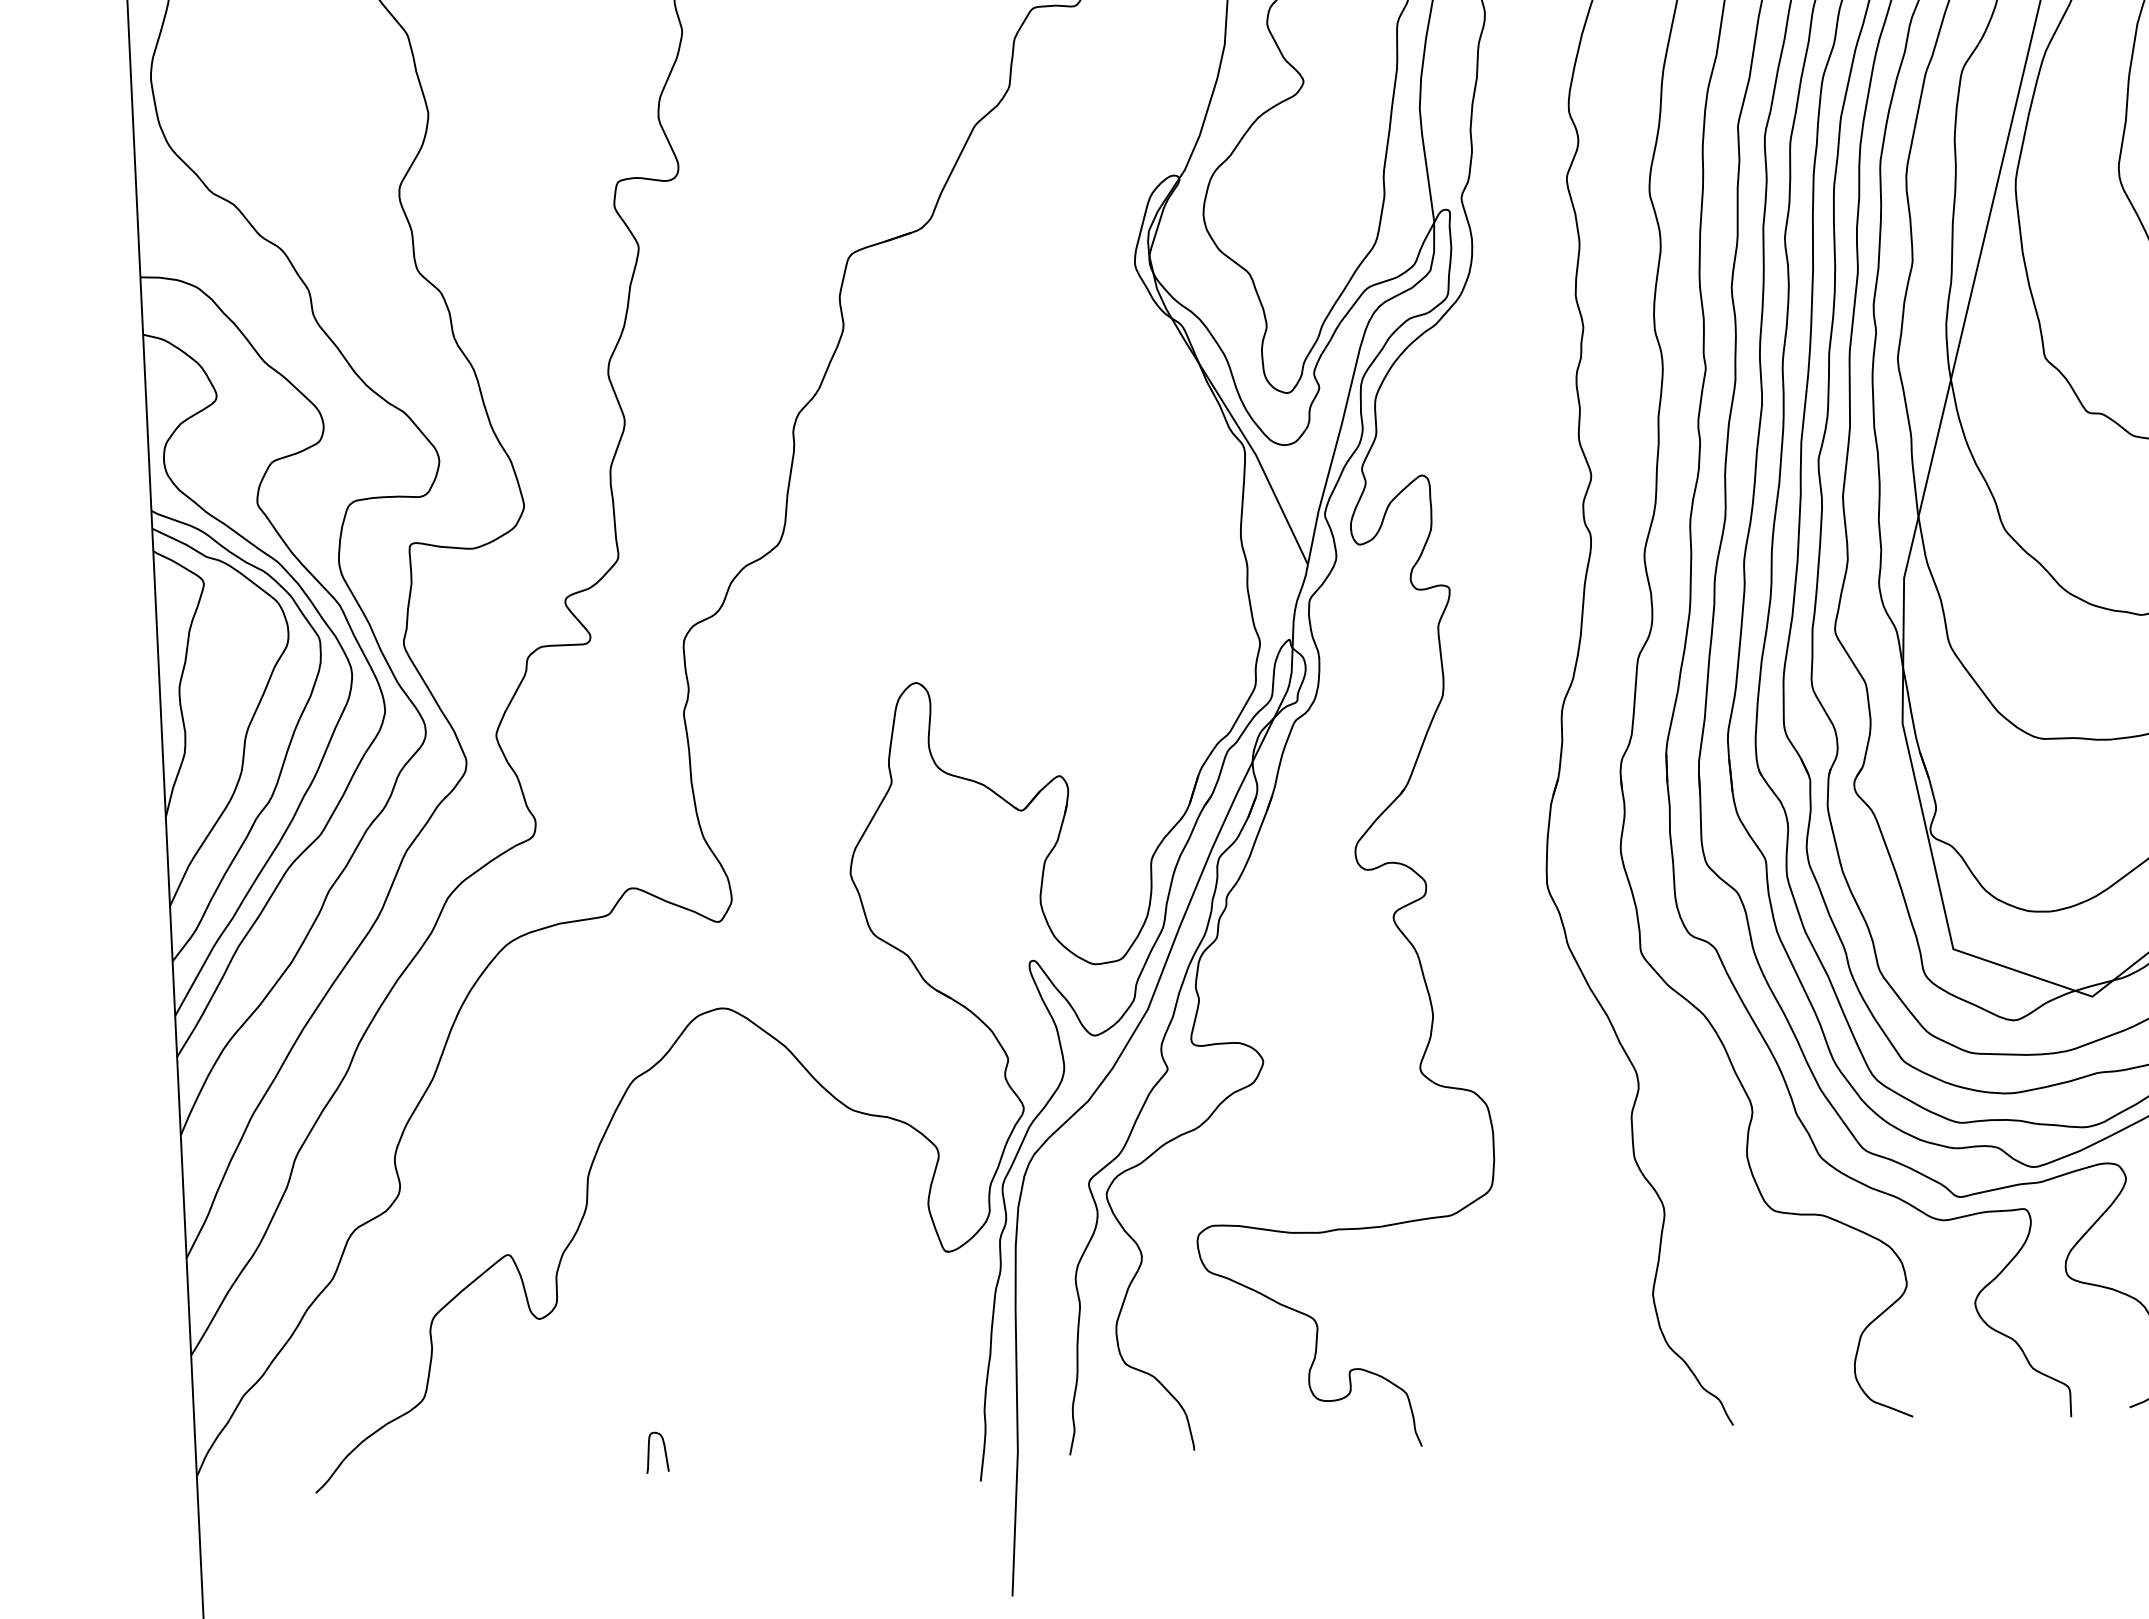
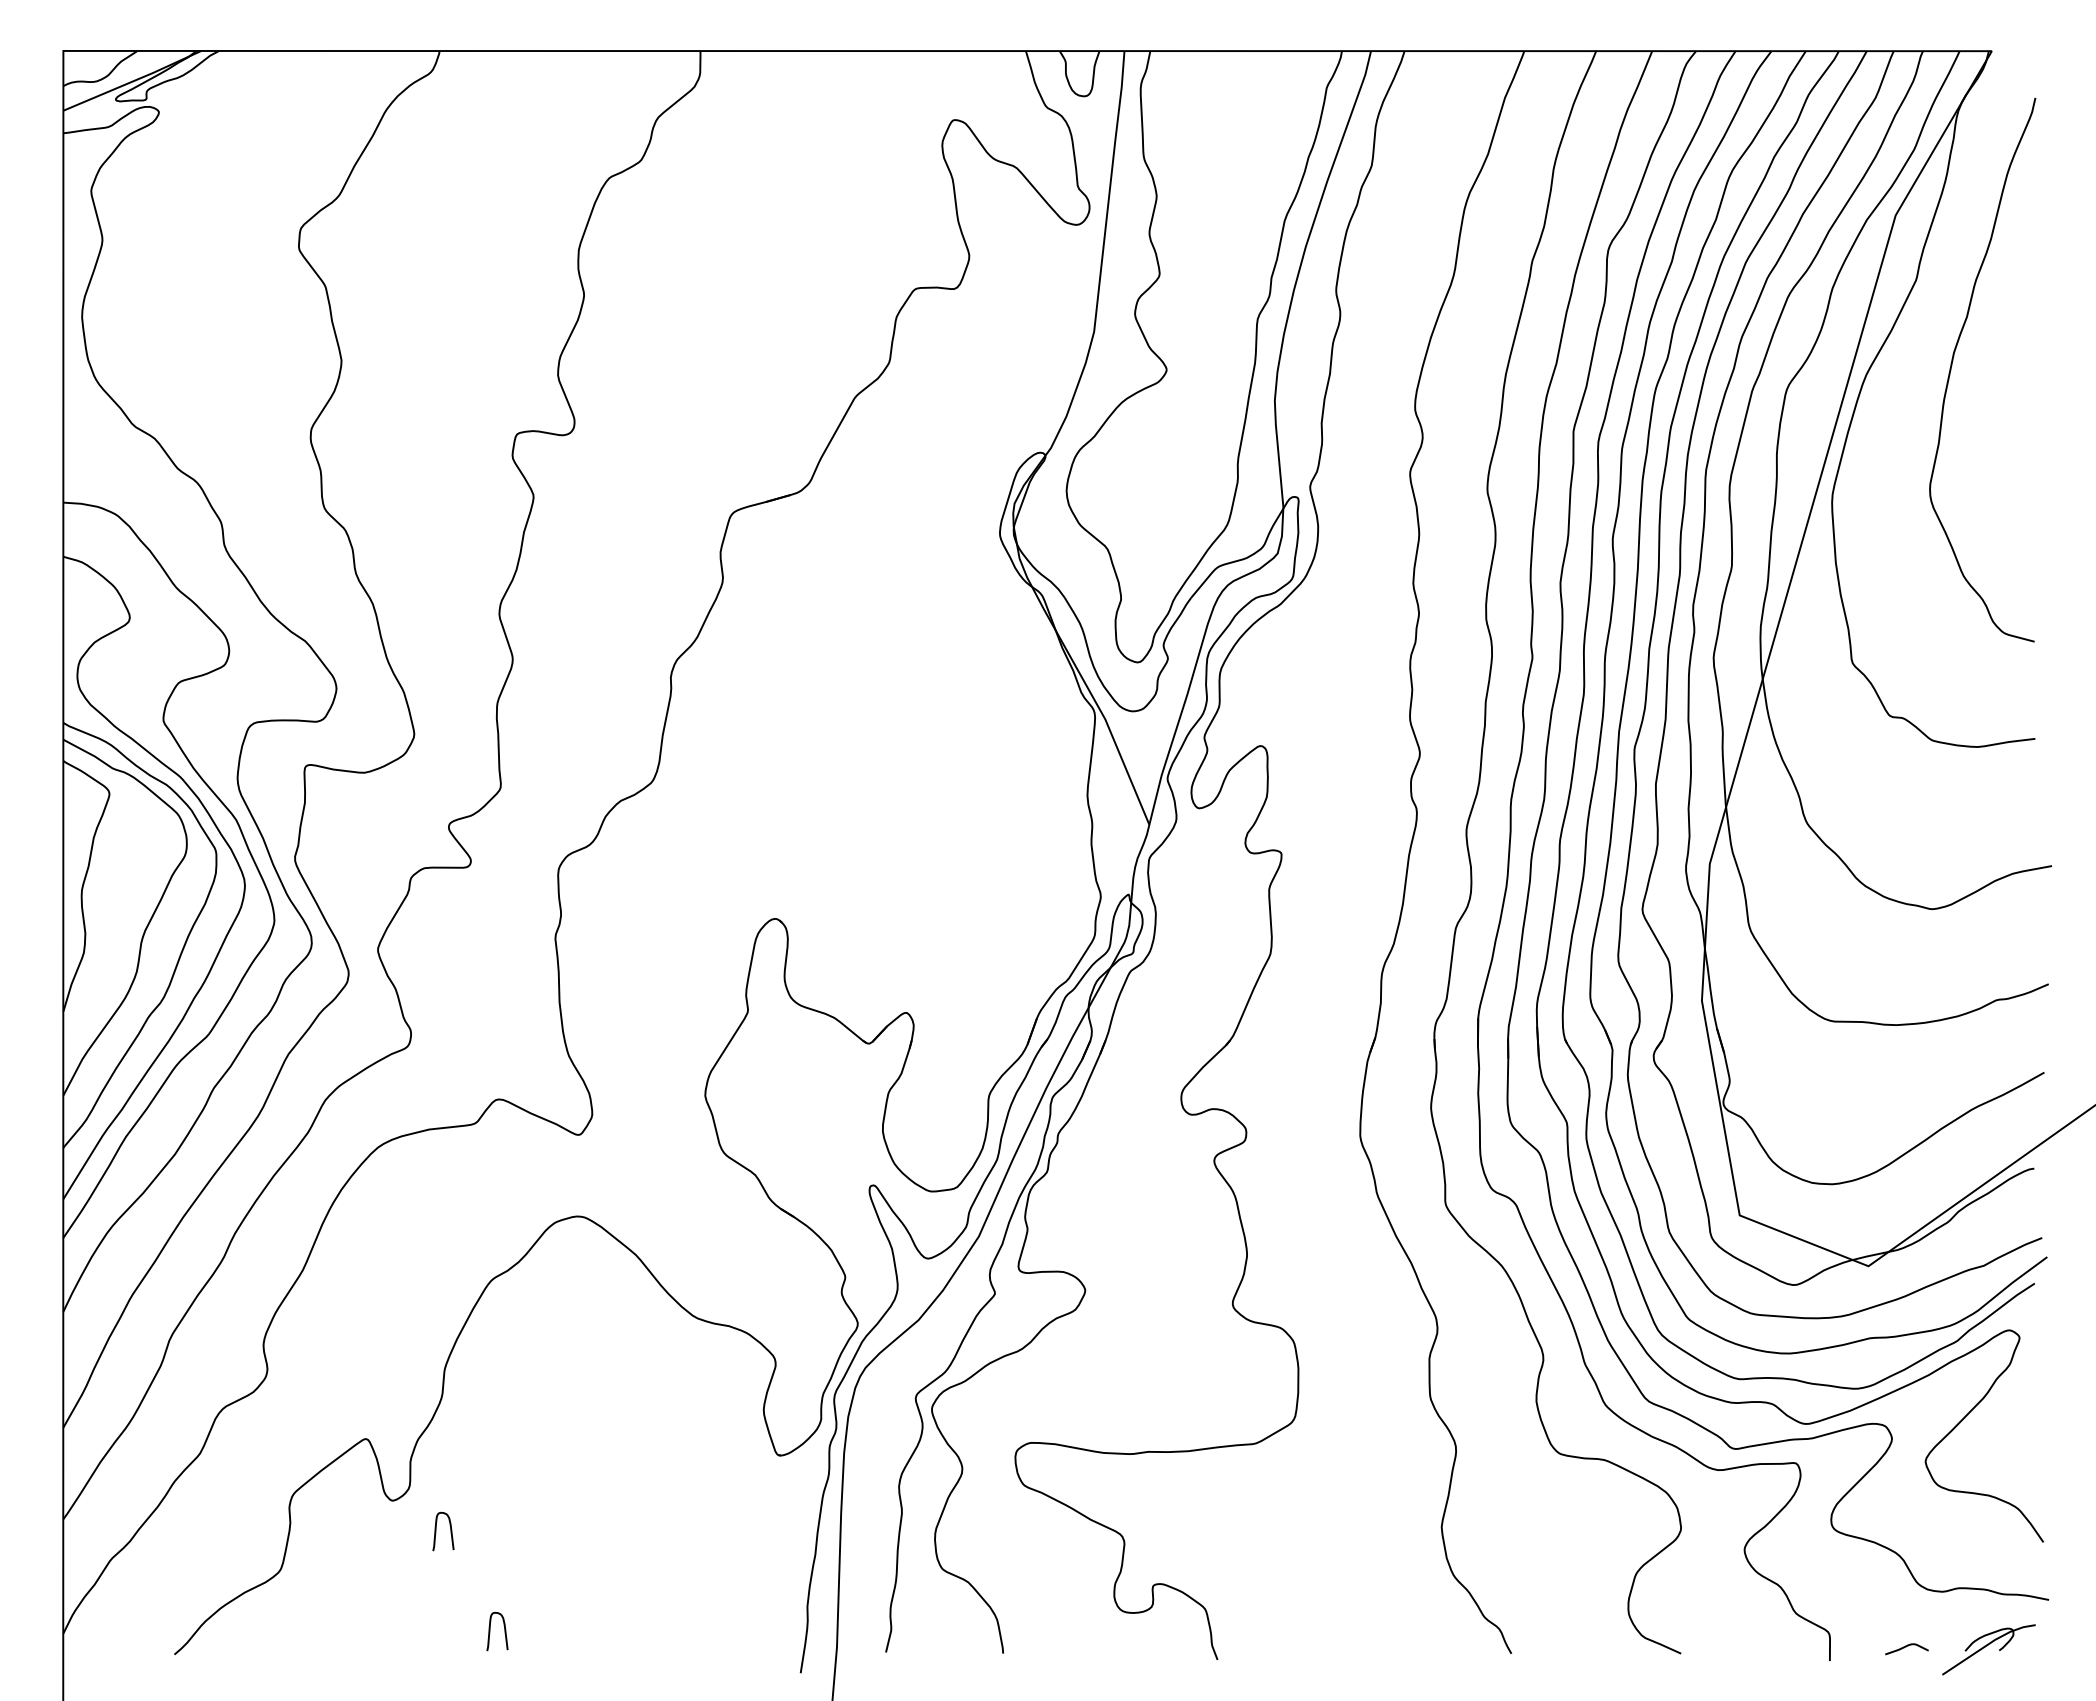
curve: (587, 1349) -> (436, 1531), added

